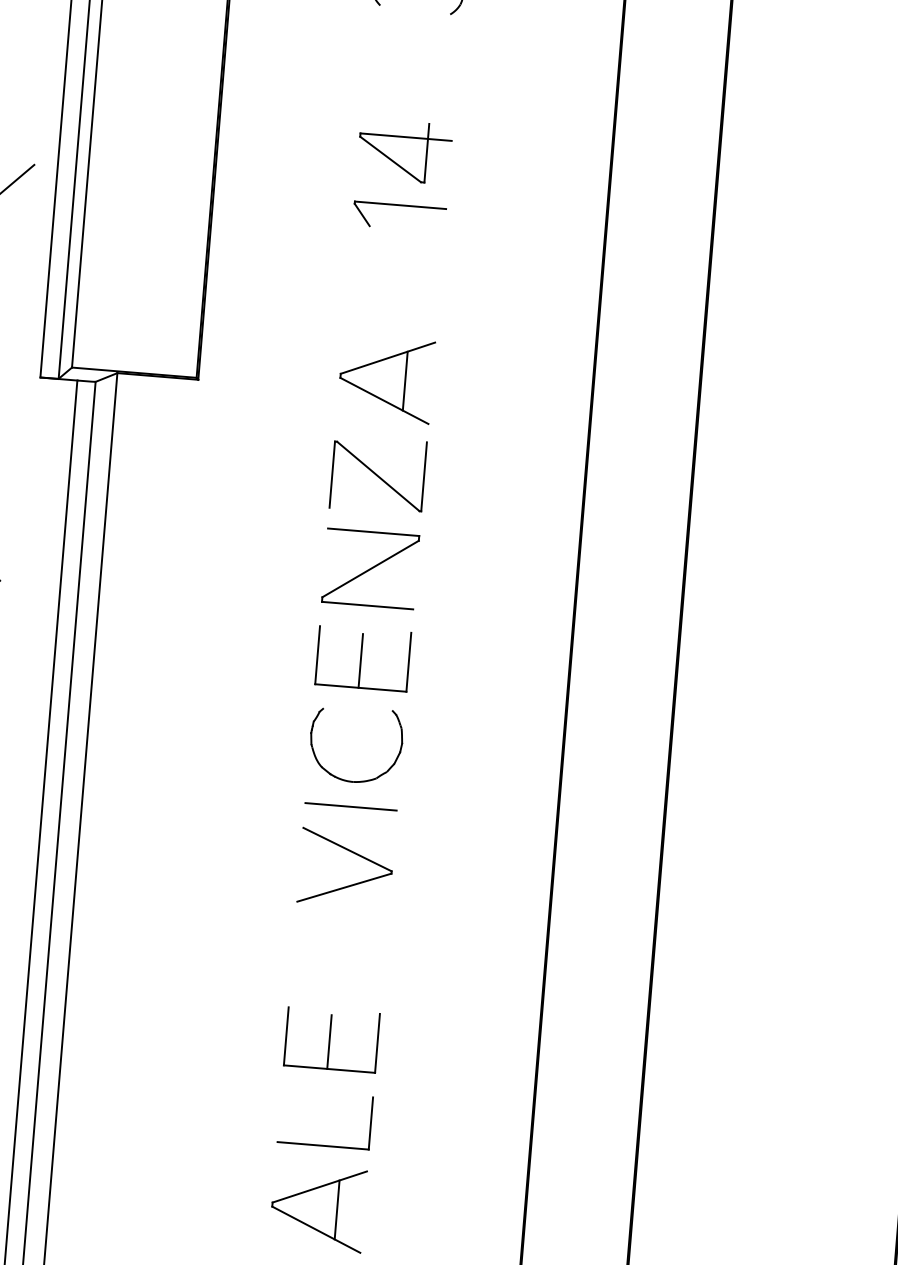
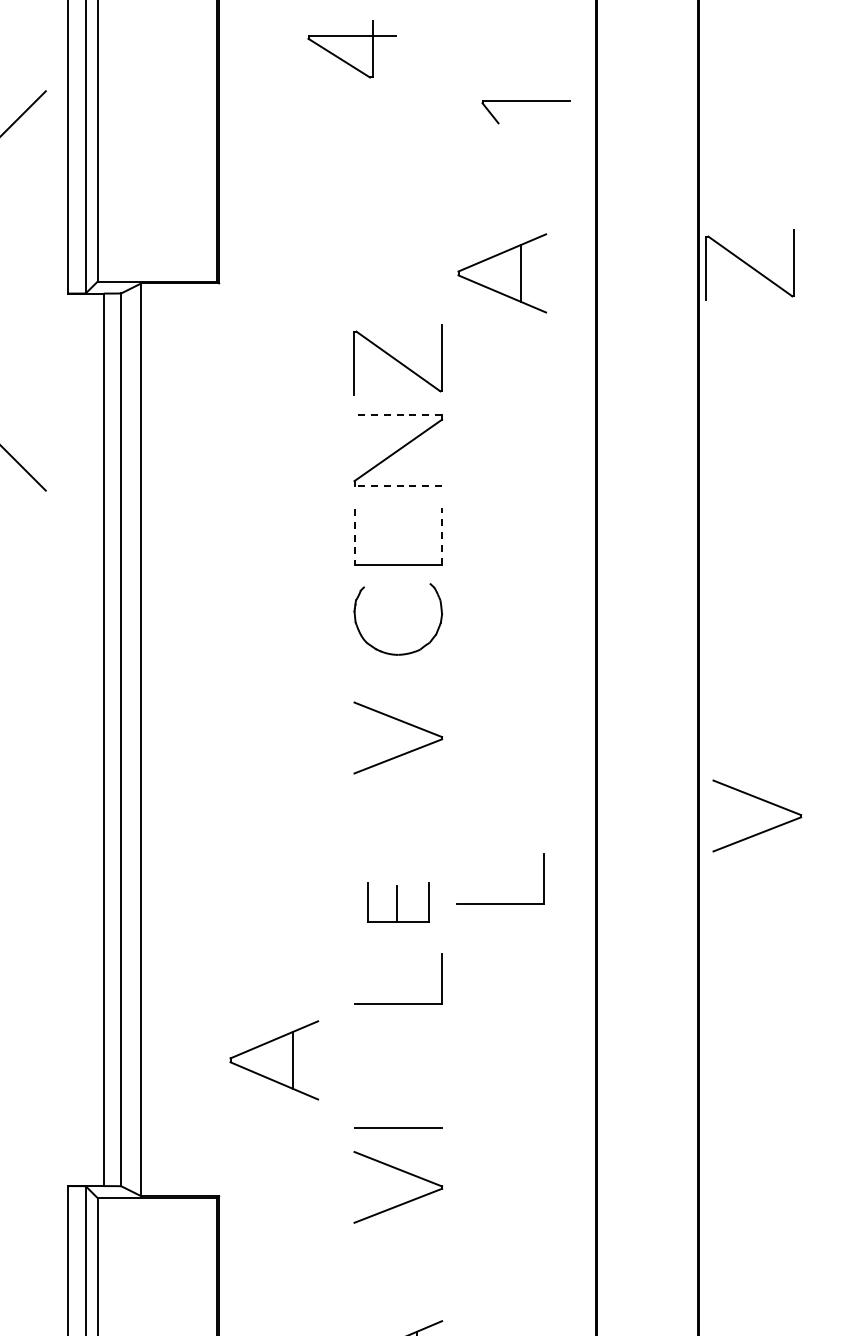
part: (404, 151) -> (351, 49), moved
part: (399, 205) -> (525, 101), moved
part: (386, 379) -> (502, 273), moved
part: (752, 405) -> (749, 264), added
line: (373, 532) -> (398, 415), solid -> dashed
line: (367, 605) -> (398, 485), solid -> dashed
line: (317, 654) -> (354, 536), solid -> dashed
line: (361, 660) -> (396, 538), removed
line: (409, 661) -> (442, 535), solid -> dashed
line: (351, 806) -> (398, 678), removed
part: (720, 965) -> (763, 801), added
part: (332, 1039) -> (398, 902), size x0.7
part: (438, 1049) -> (500, 903), added
part: (318, 1208) -> (274, 1060), moved

